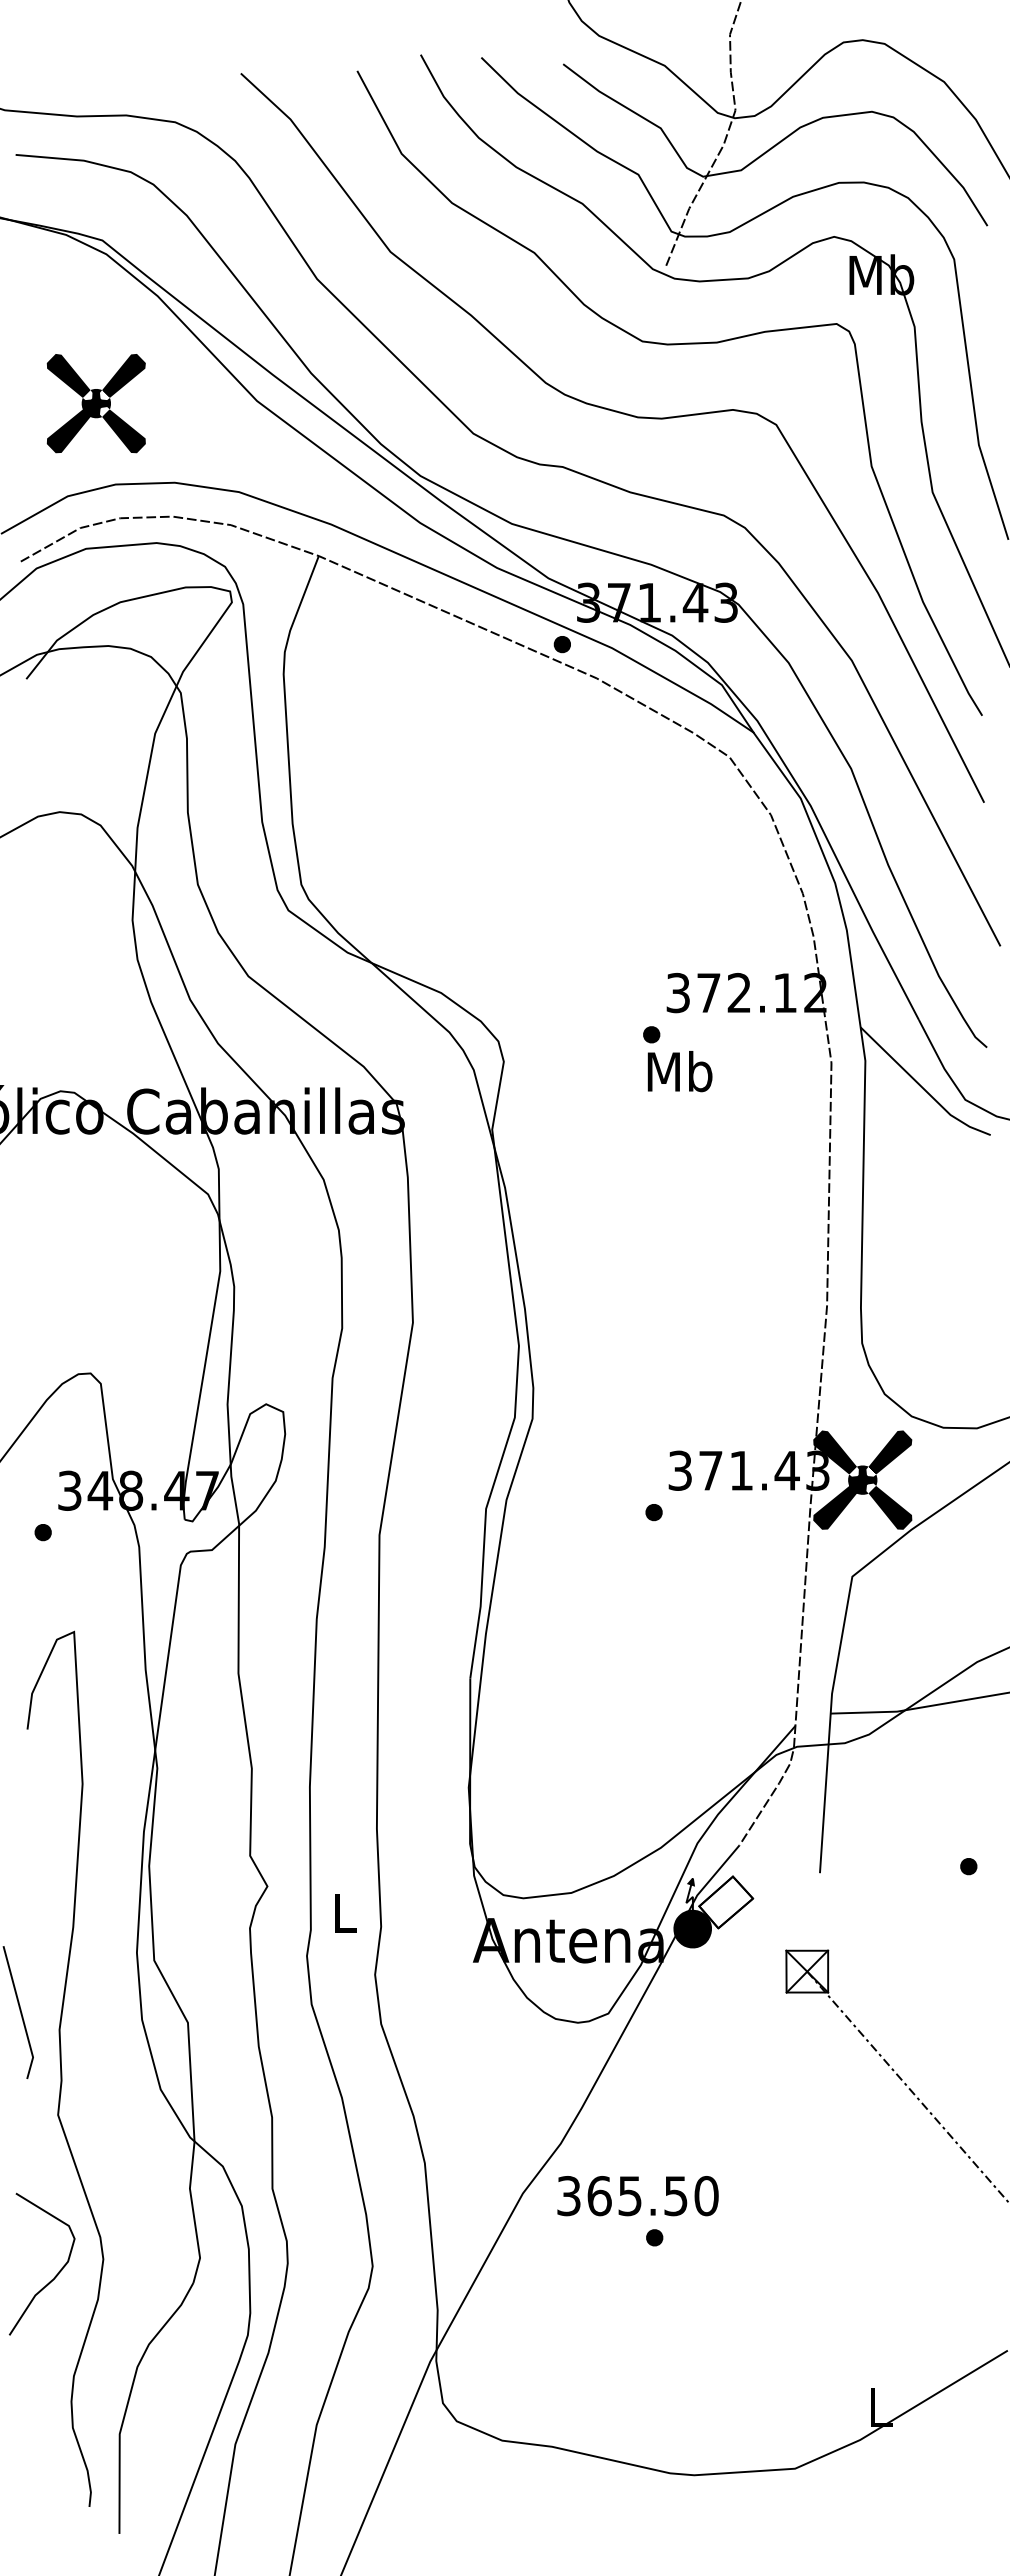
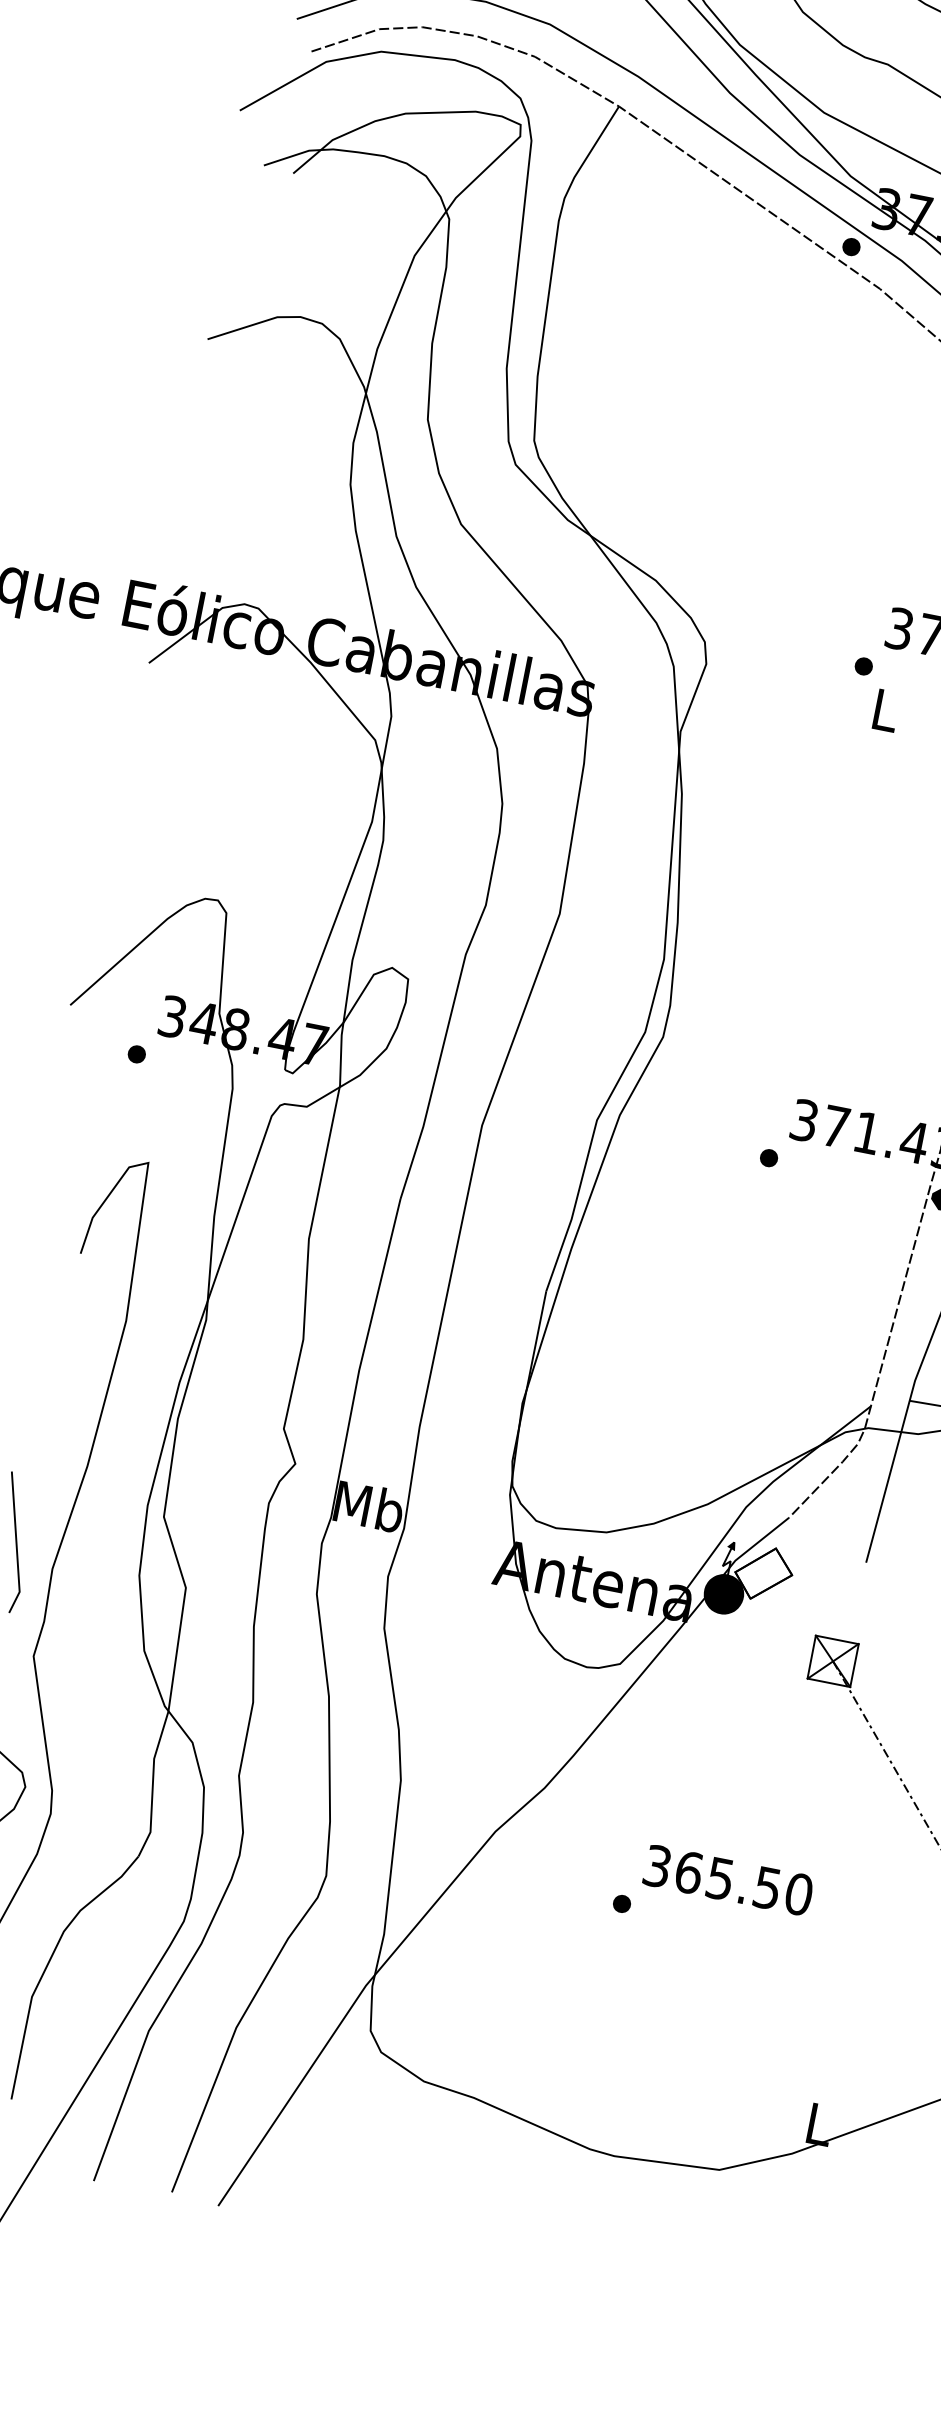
text: (679, 1071) -> (884, 709), Mb -> L
text: (344, 1912) -> (369, 1506), L -> Mb
text: (637, 2196) -> (727, 1880), moved

